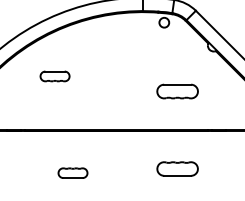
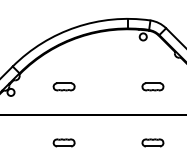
part: (54, 75) -> (63, 86), moved
part: (177, 91) -> (152, 86), size x0.71
part: (177, 168) -> (152, 142), size x0.71
part: (72, 172) -> (63, 142), moved

